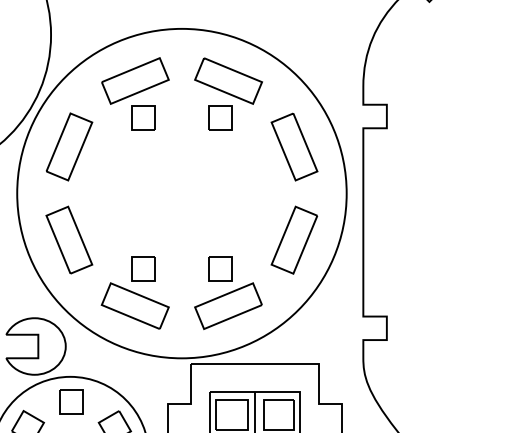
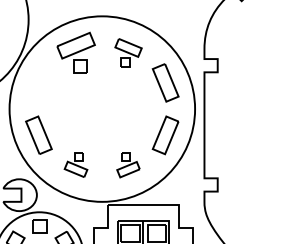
part: (228, 93) -> (128, 52), size x0.7
part: (68, 146) -> (38, 82), removed
part: (134, 291) -> (75, 164), size x0.6
part: (228, 293) -> (128, 165), size x0.6

